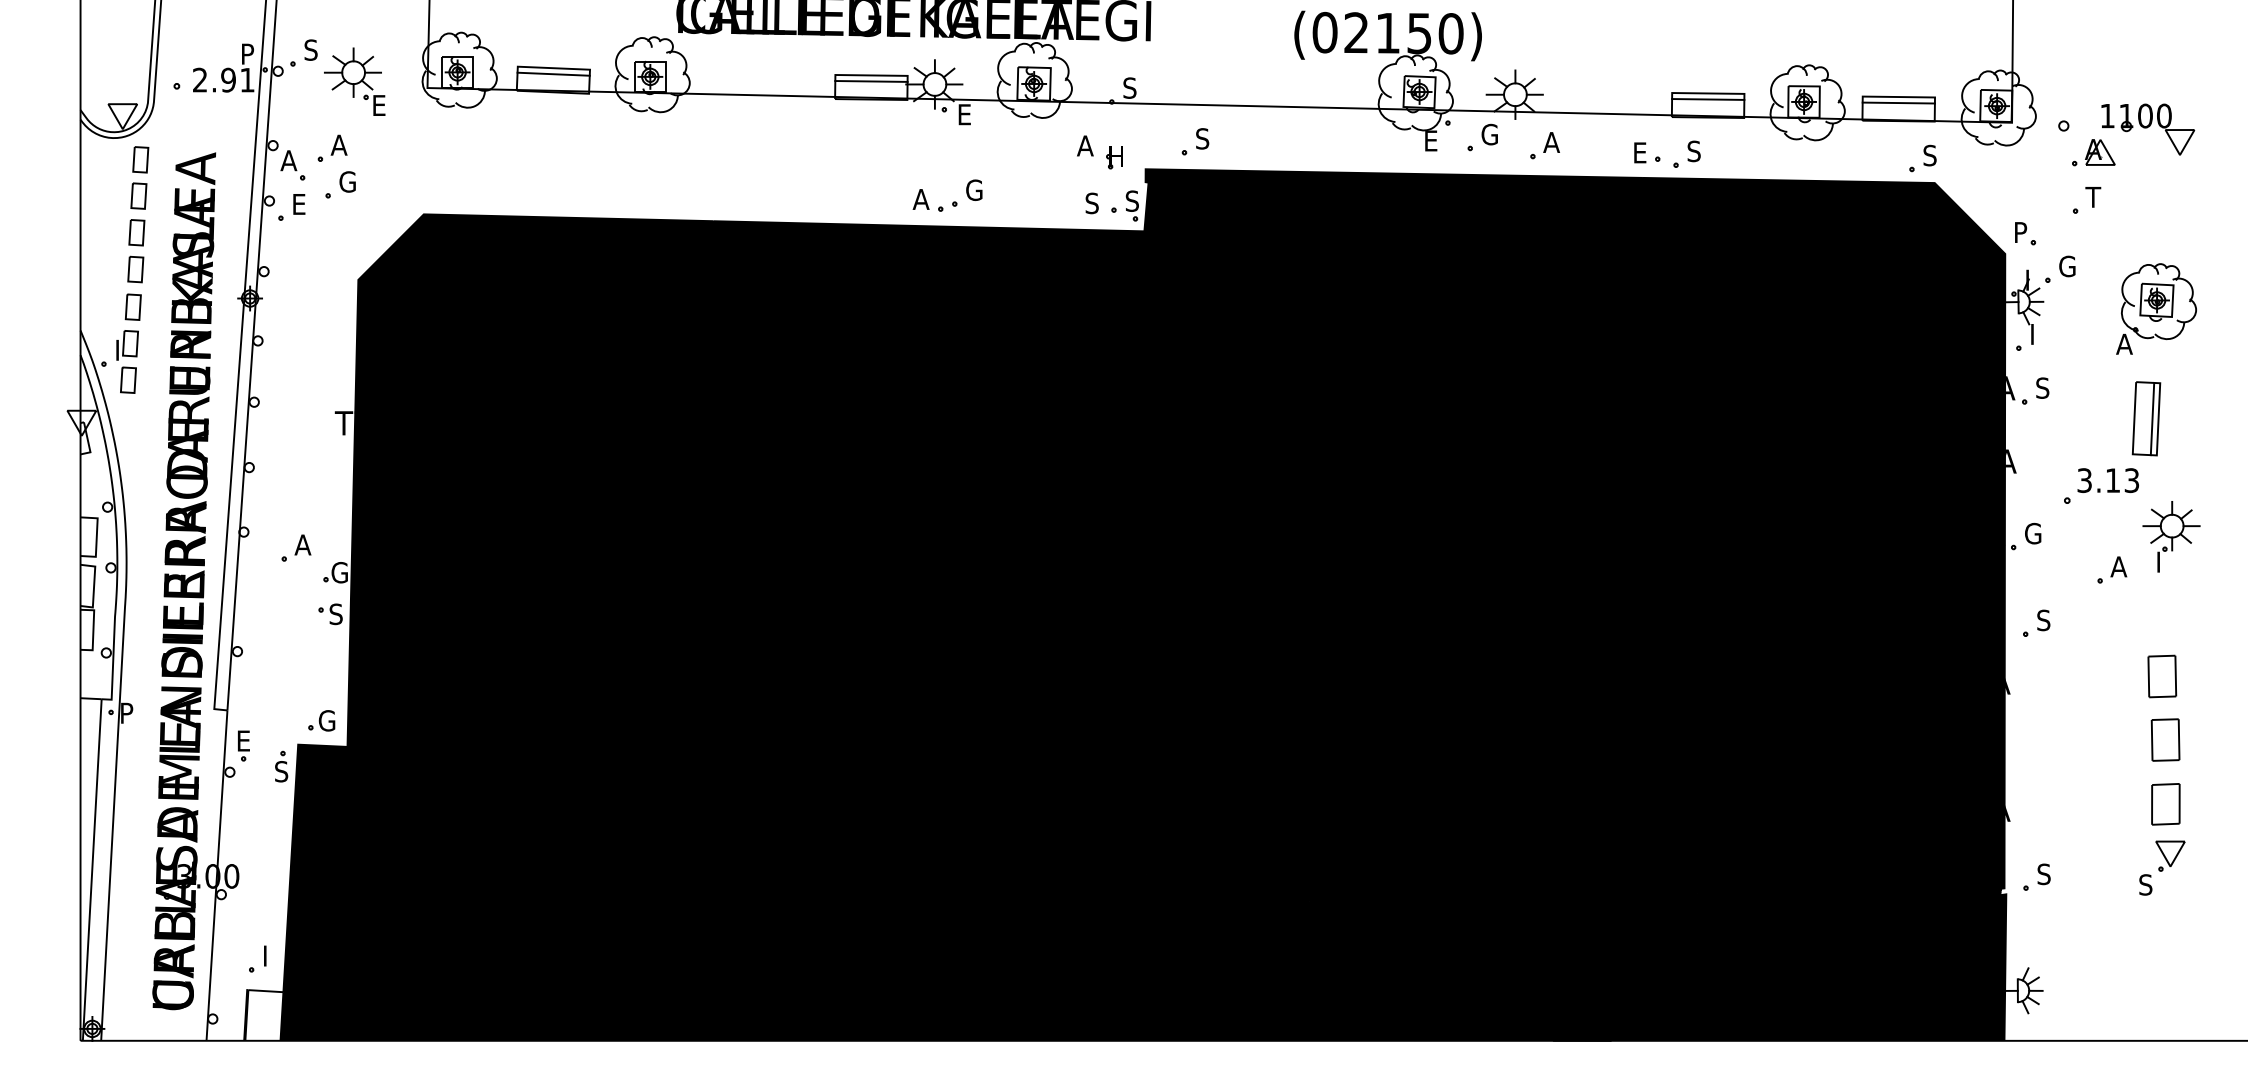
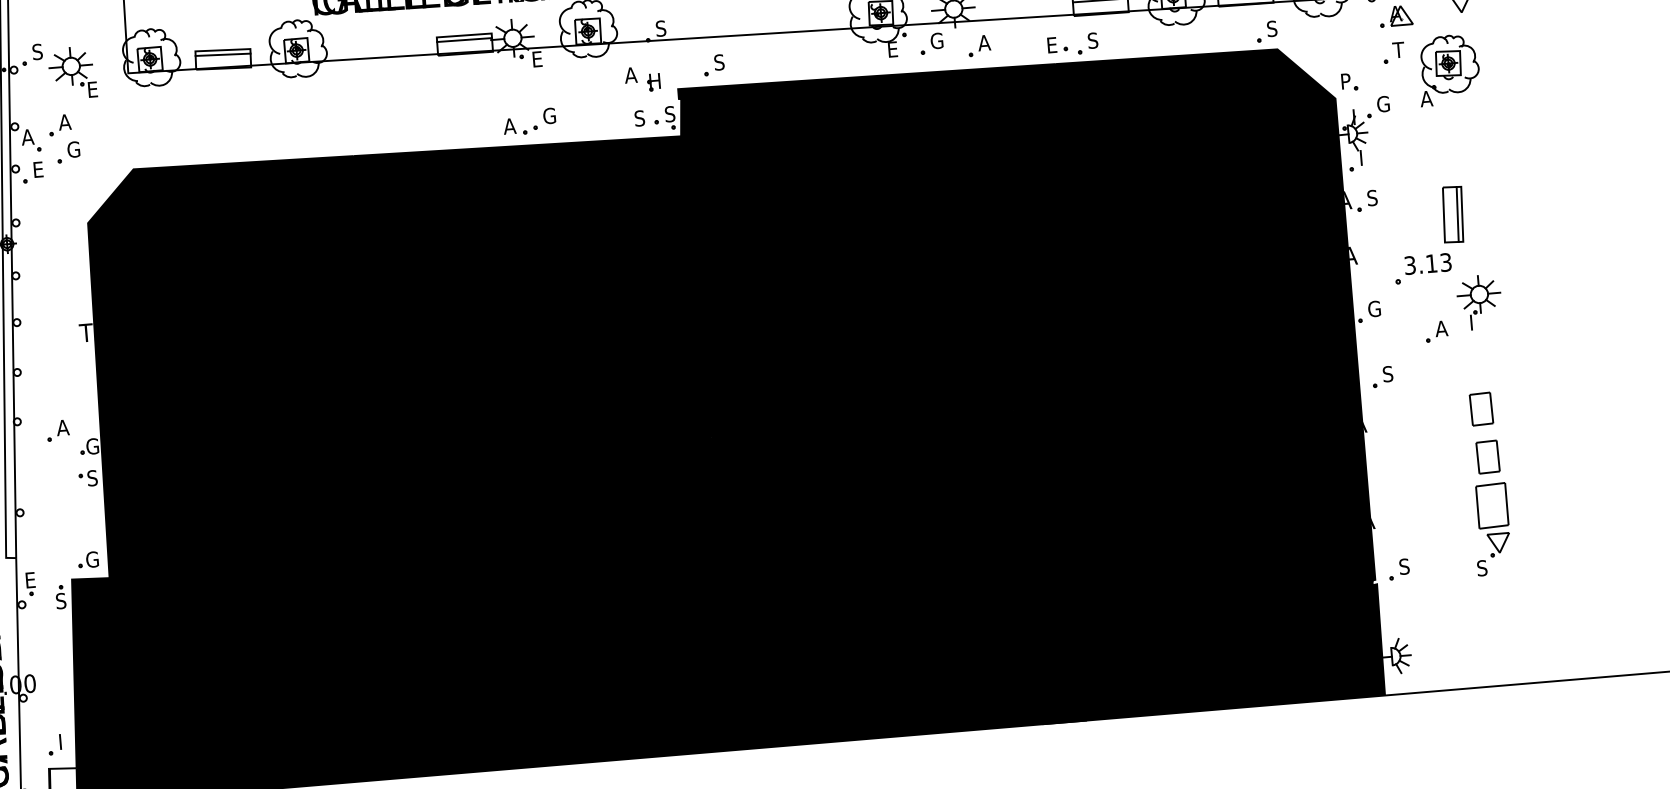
part: (2156, 308) -> (1448, 69), moved
part: (2165, 804) -> (1492, 506), size x1.4

